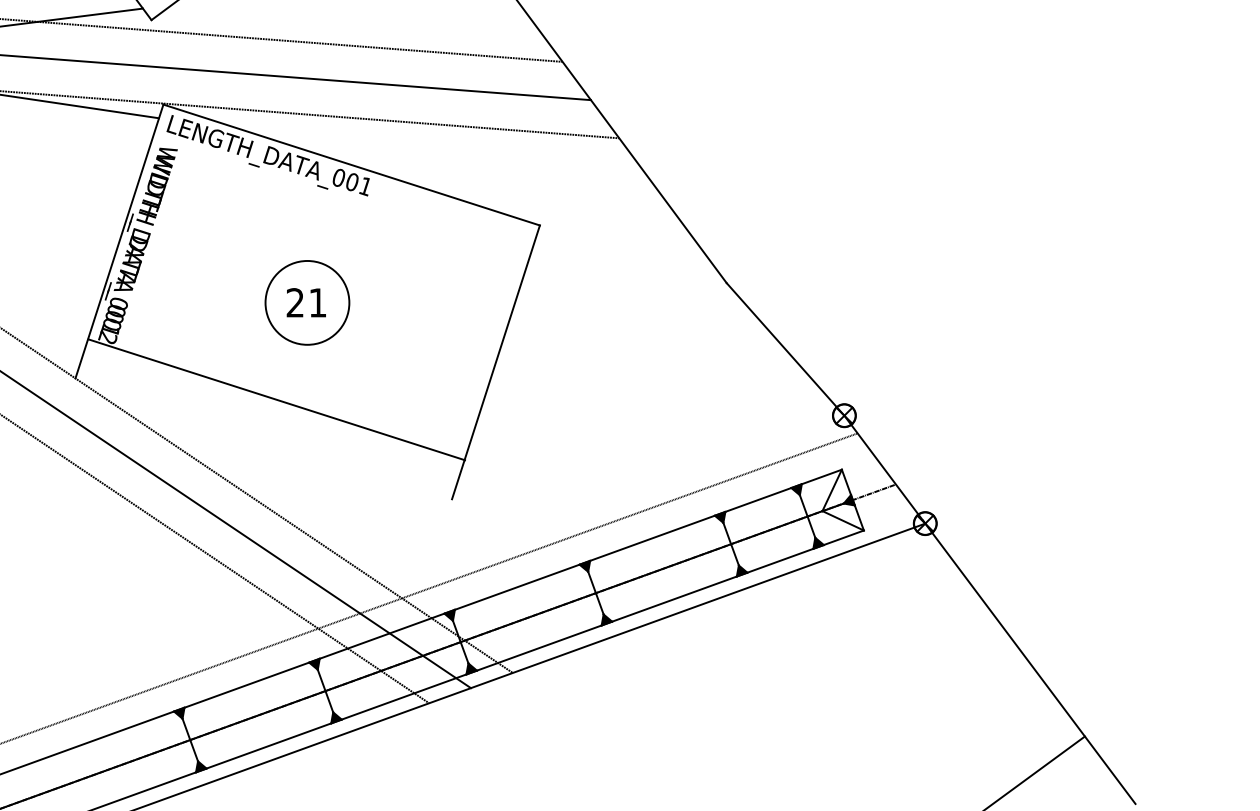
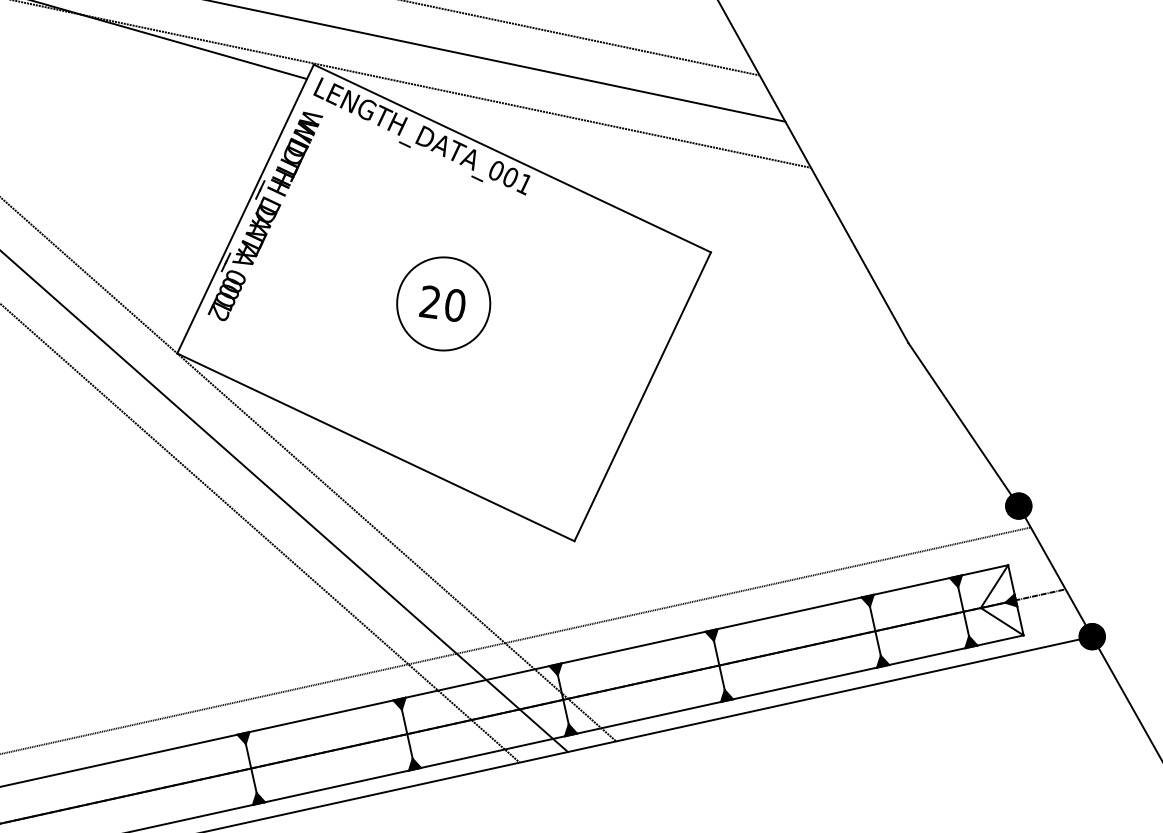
text: (317, 302) -> (454, 304), 21 -> 20
line: (276, 399) -> (375, 446), moved
fill: (844, 415) -> (1018, 505), added
fill: (925, 523) -> (1092, 636), added

